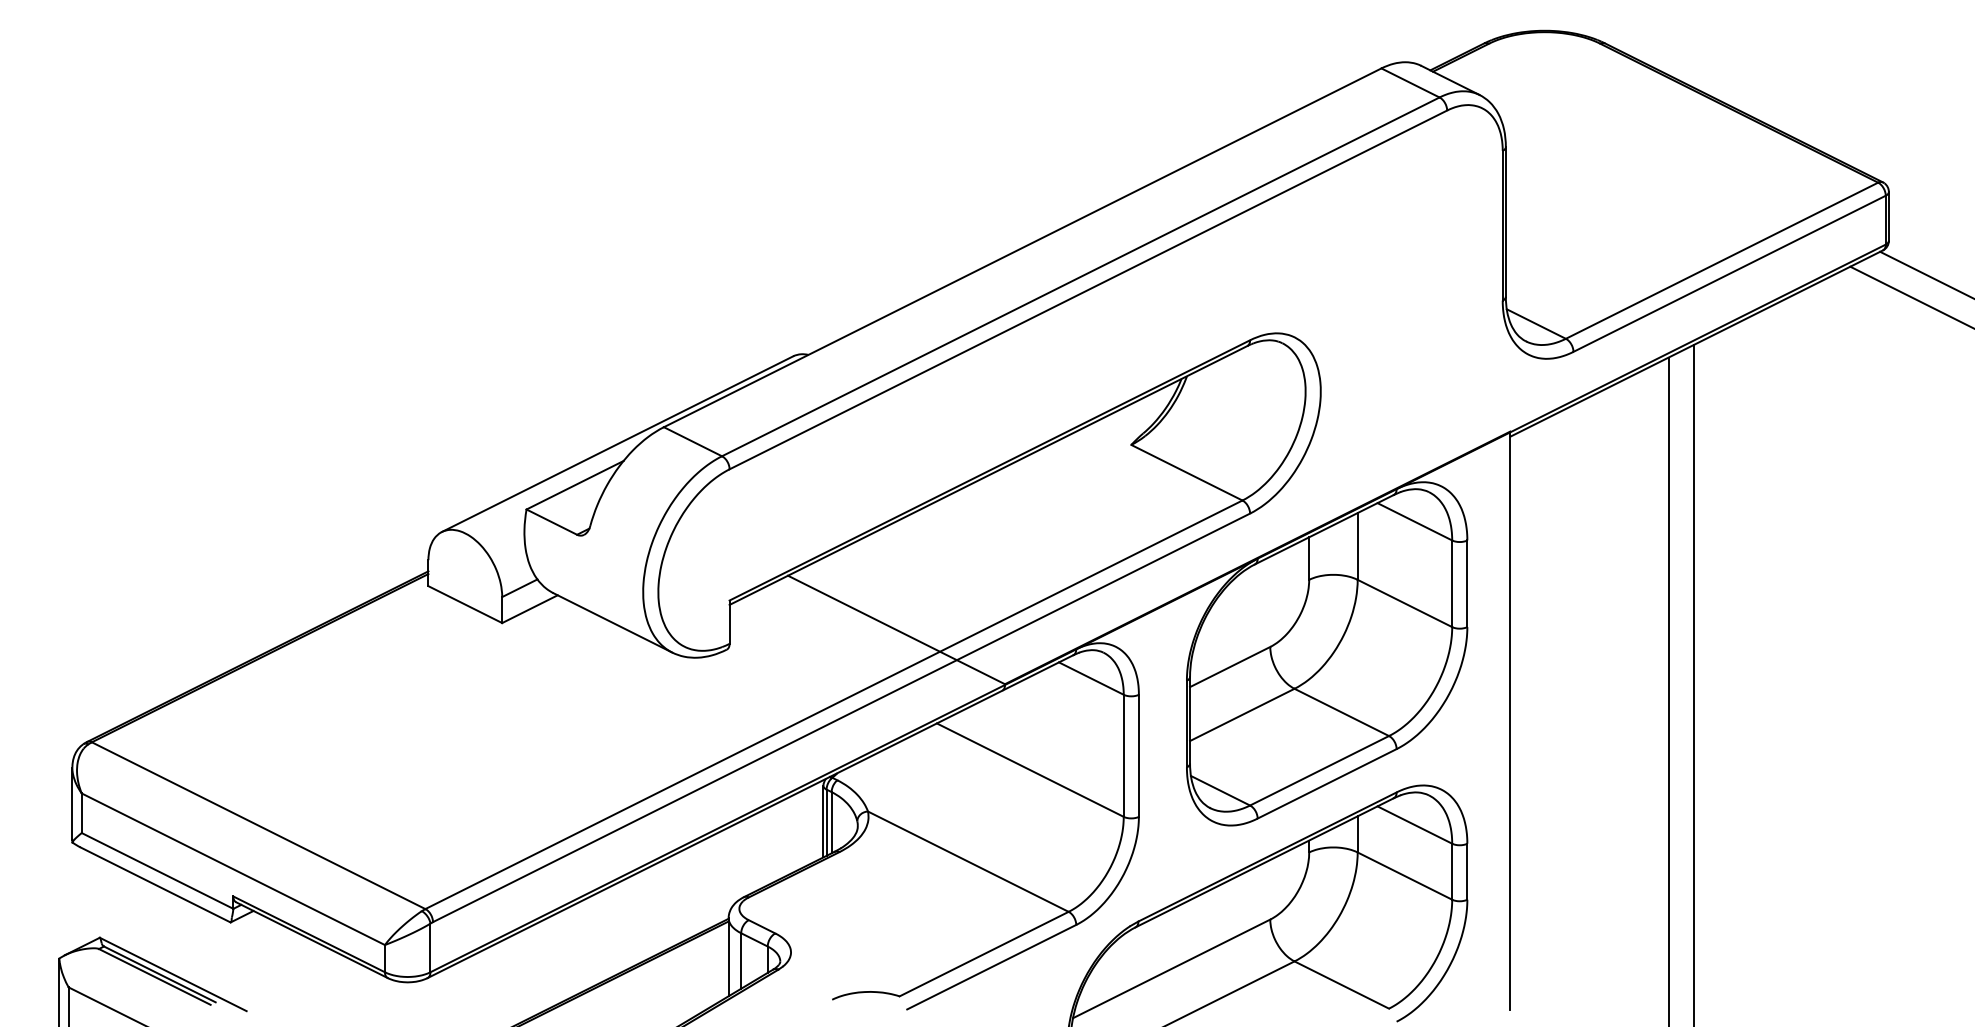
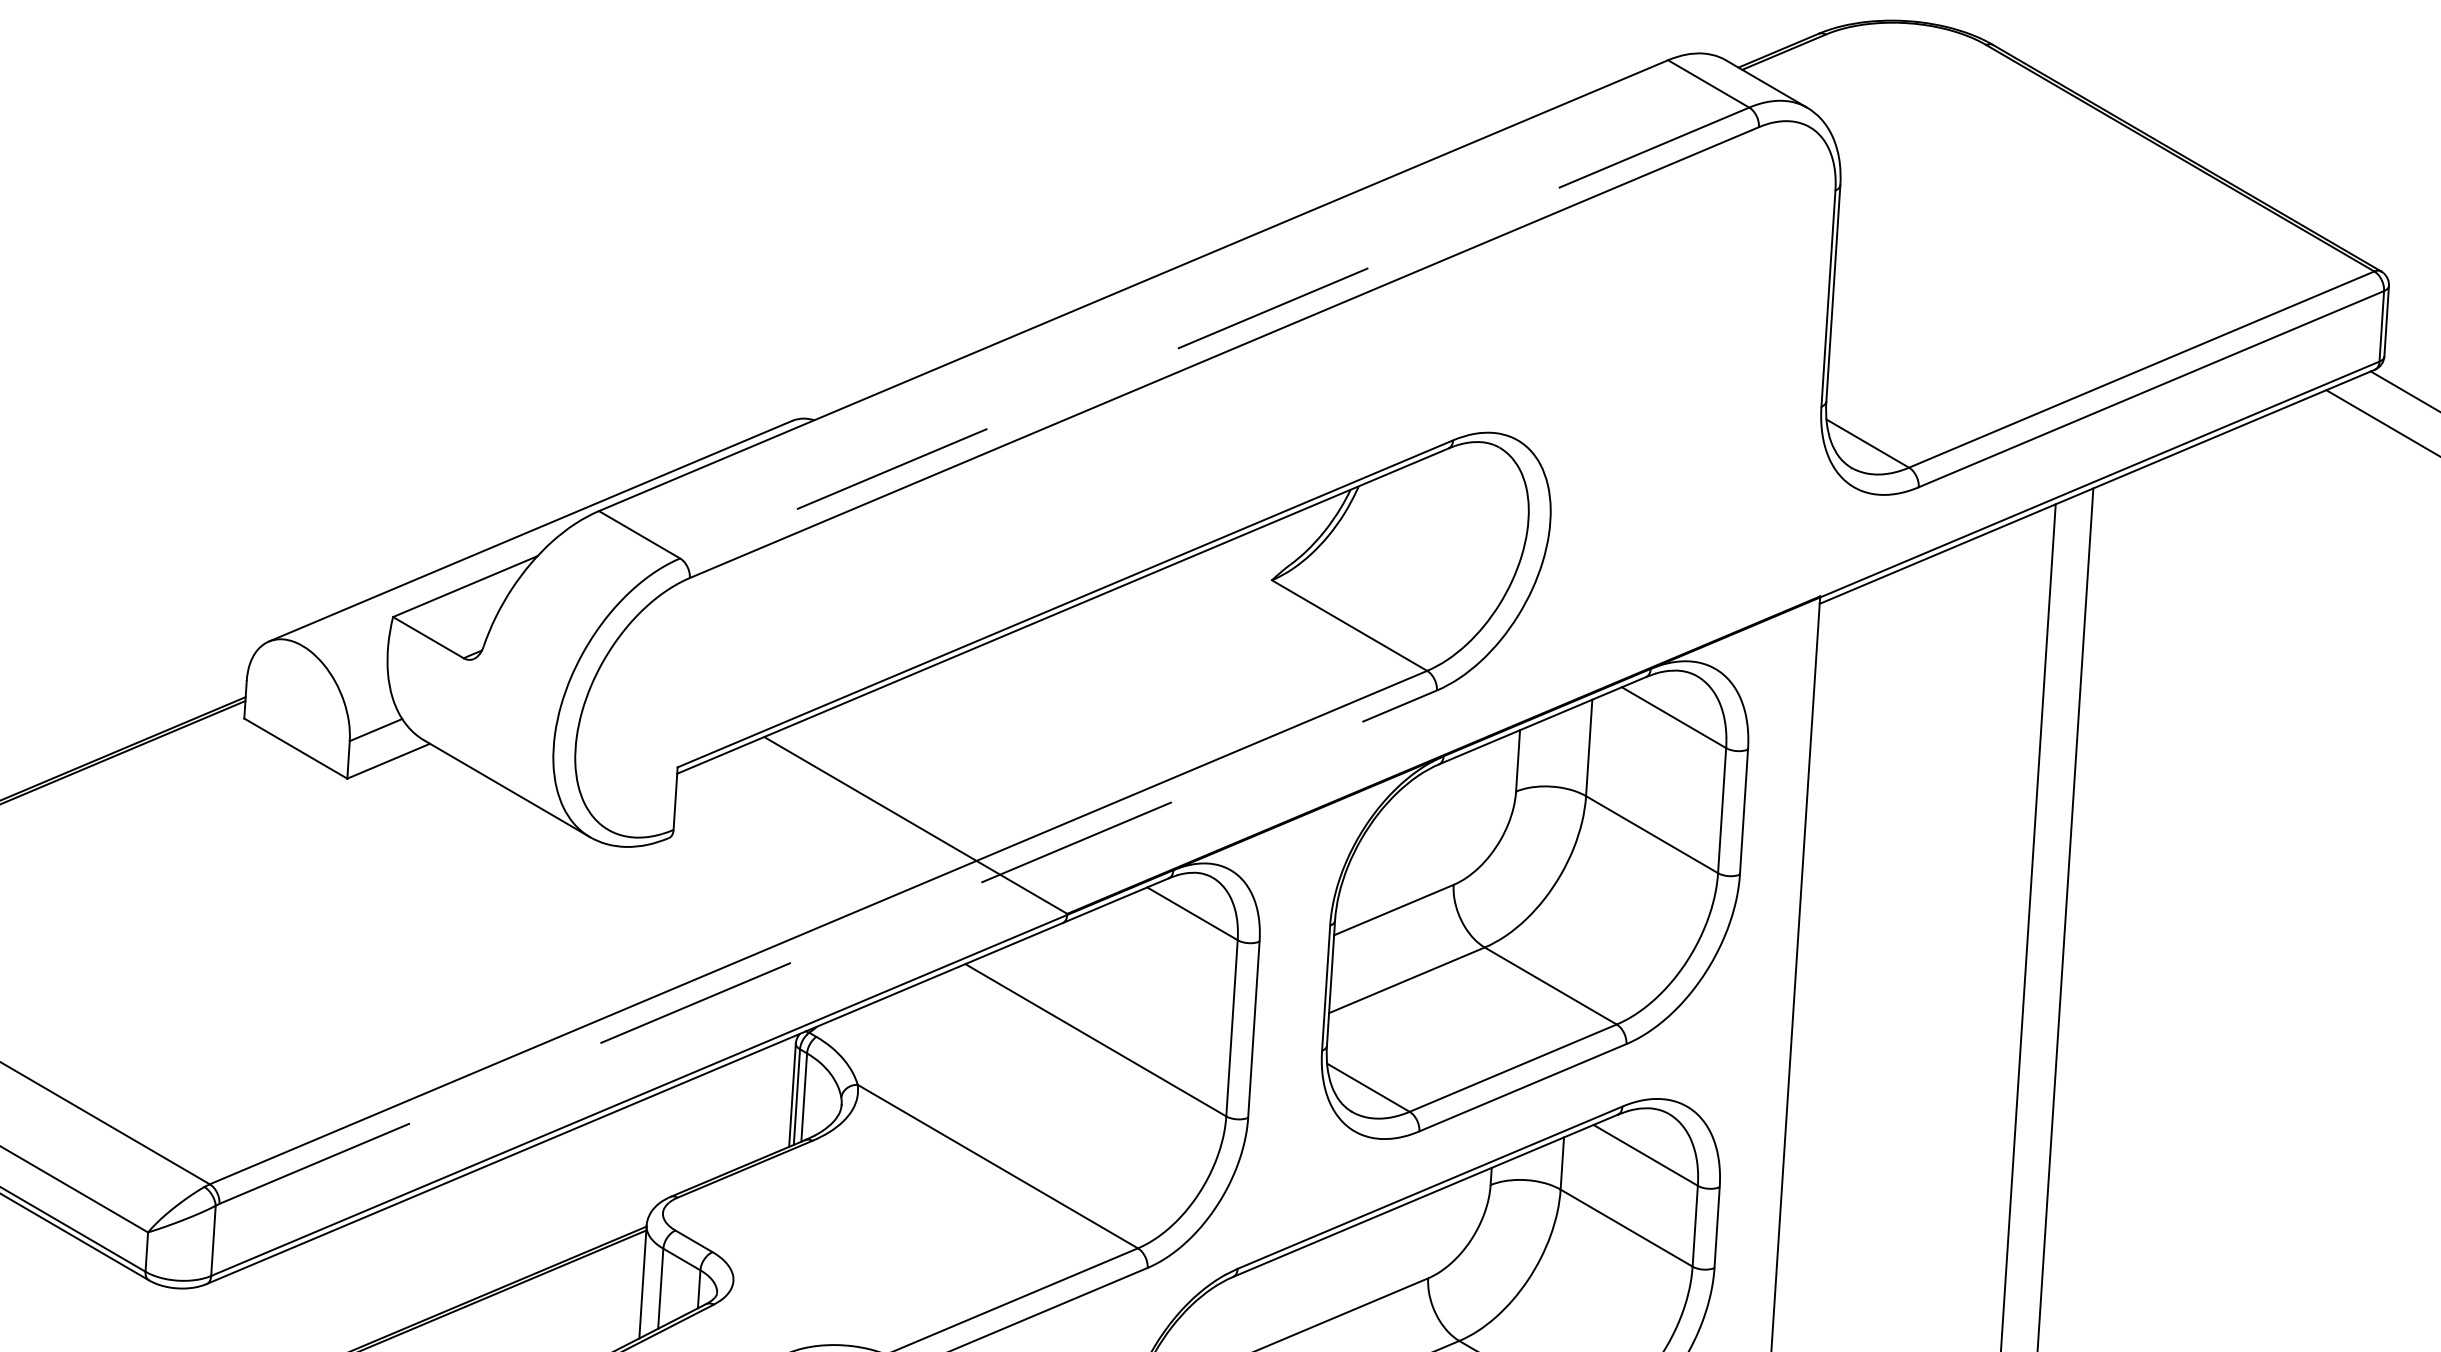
line: (1080, 277) -> (1214, 333), solid -> dashed
line: (841, 717) -> (828, 946), solid -> dashed

